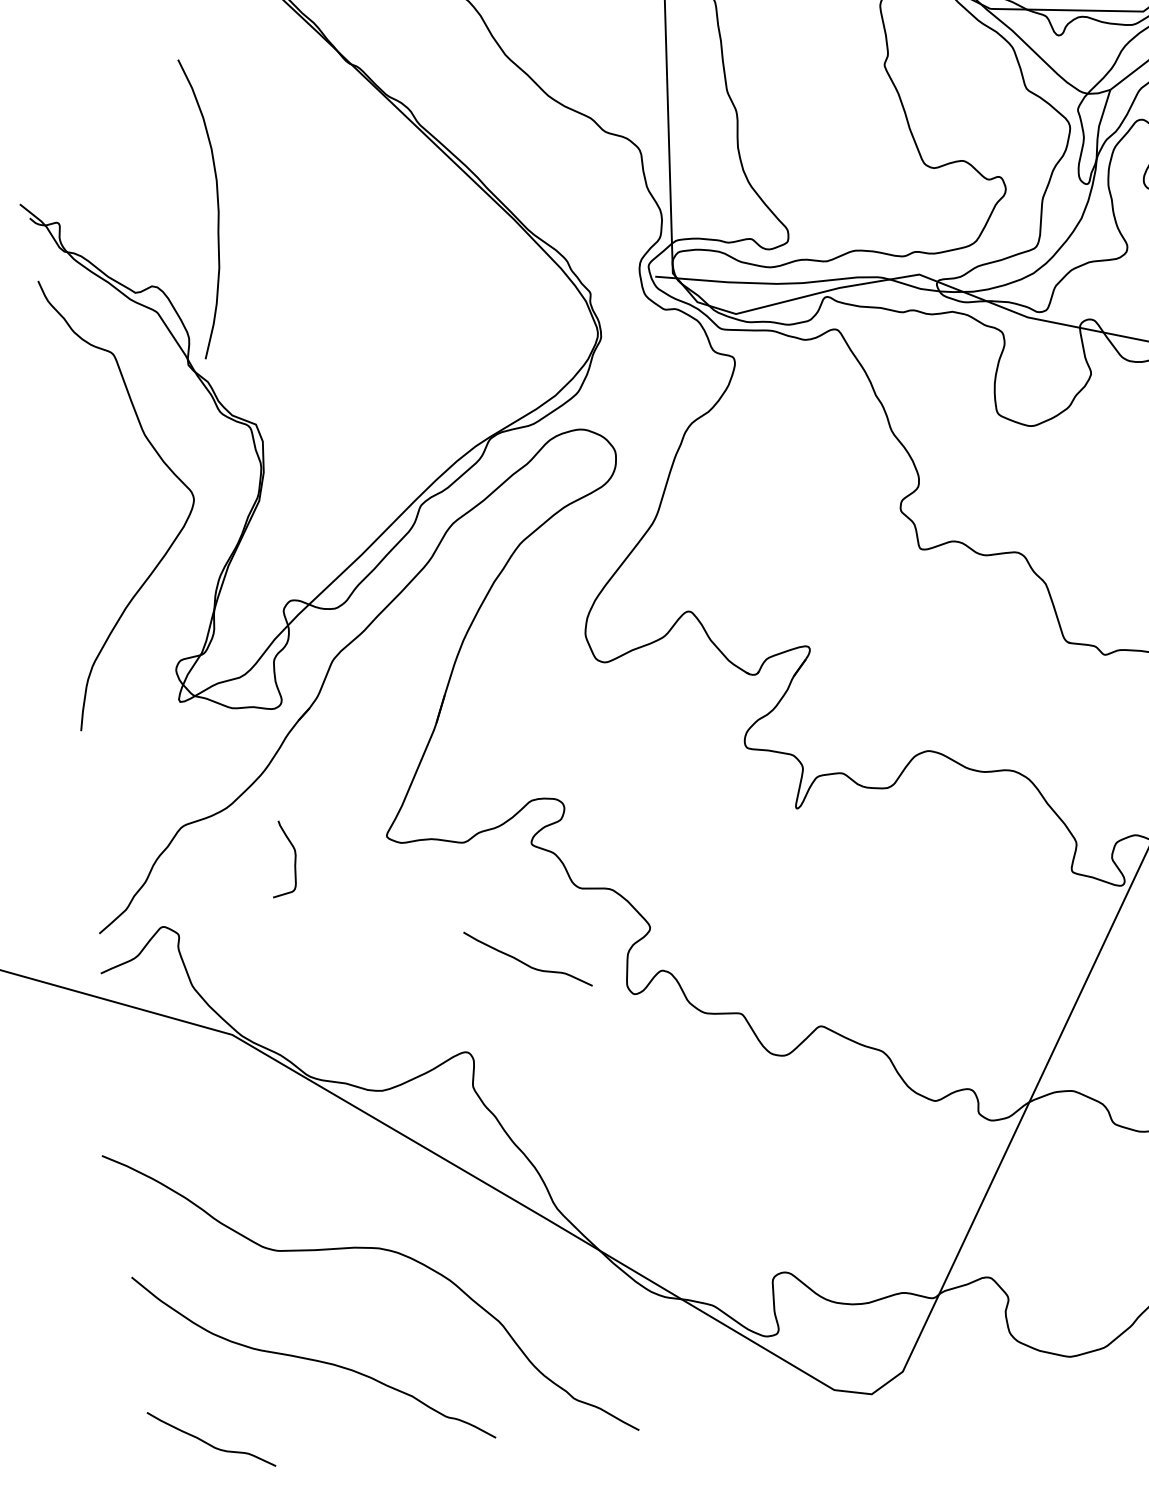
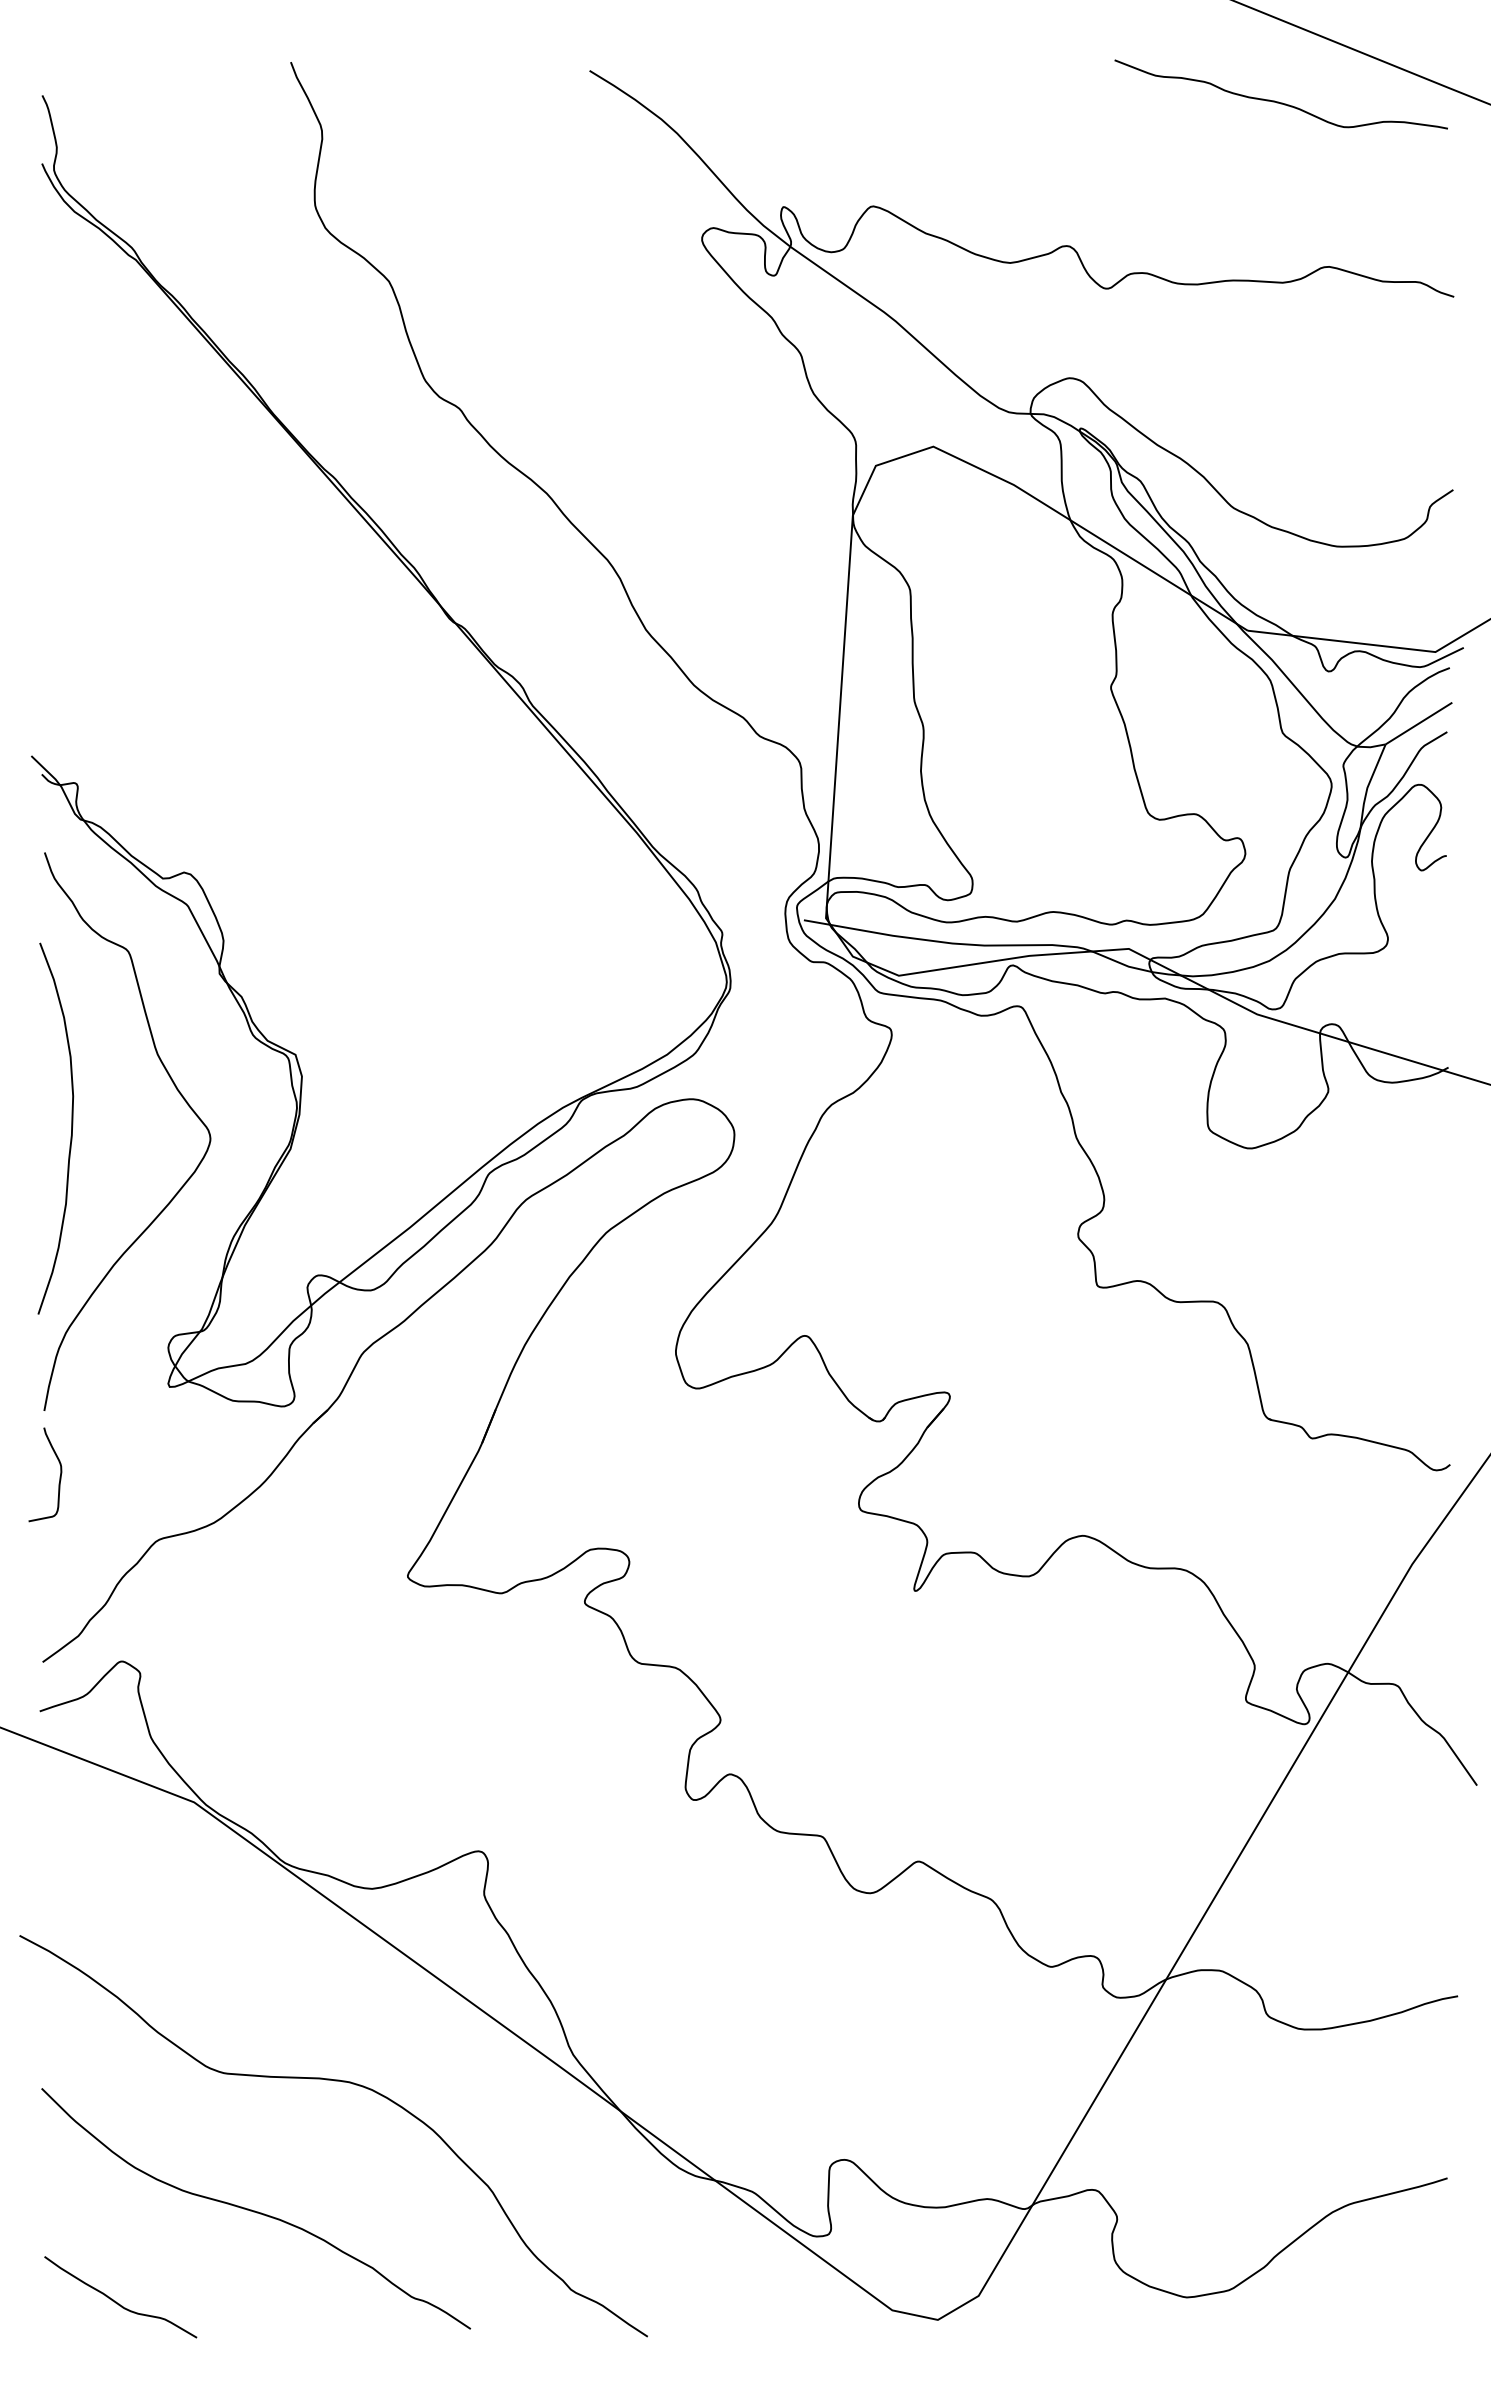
curve: (217, 206) -> (71, 1128), moved
curve: (294, 859) -> (59, 1476), moved
curve: (524, 962) -> (562, 1748), removed

